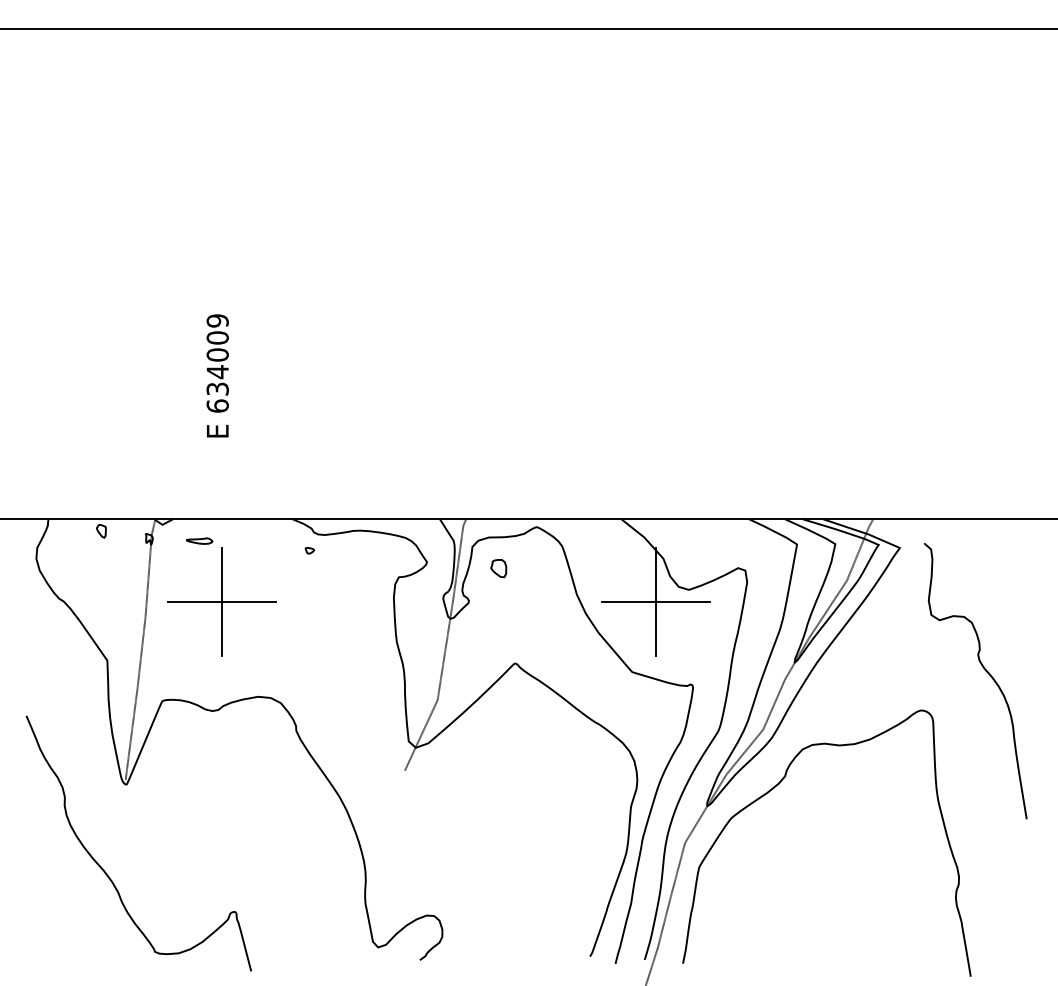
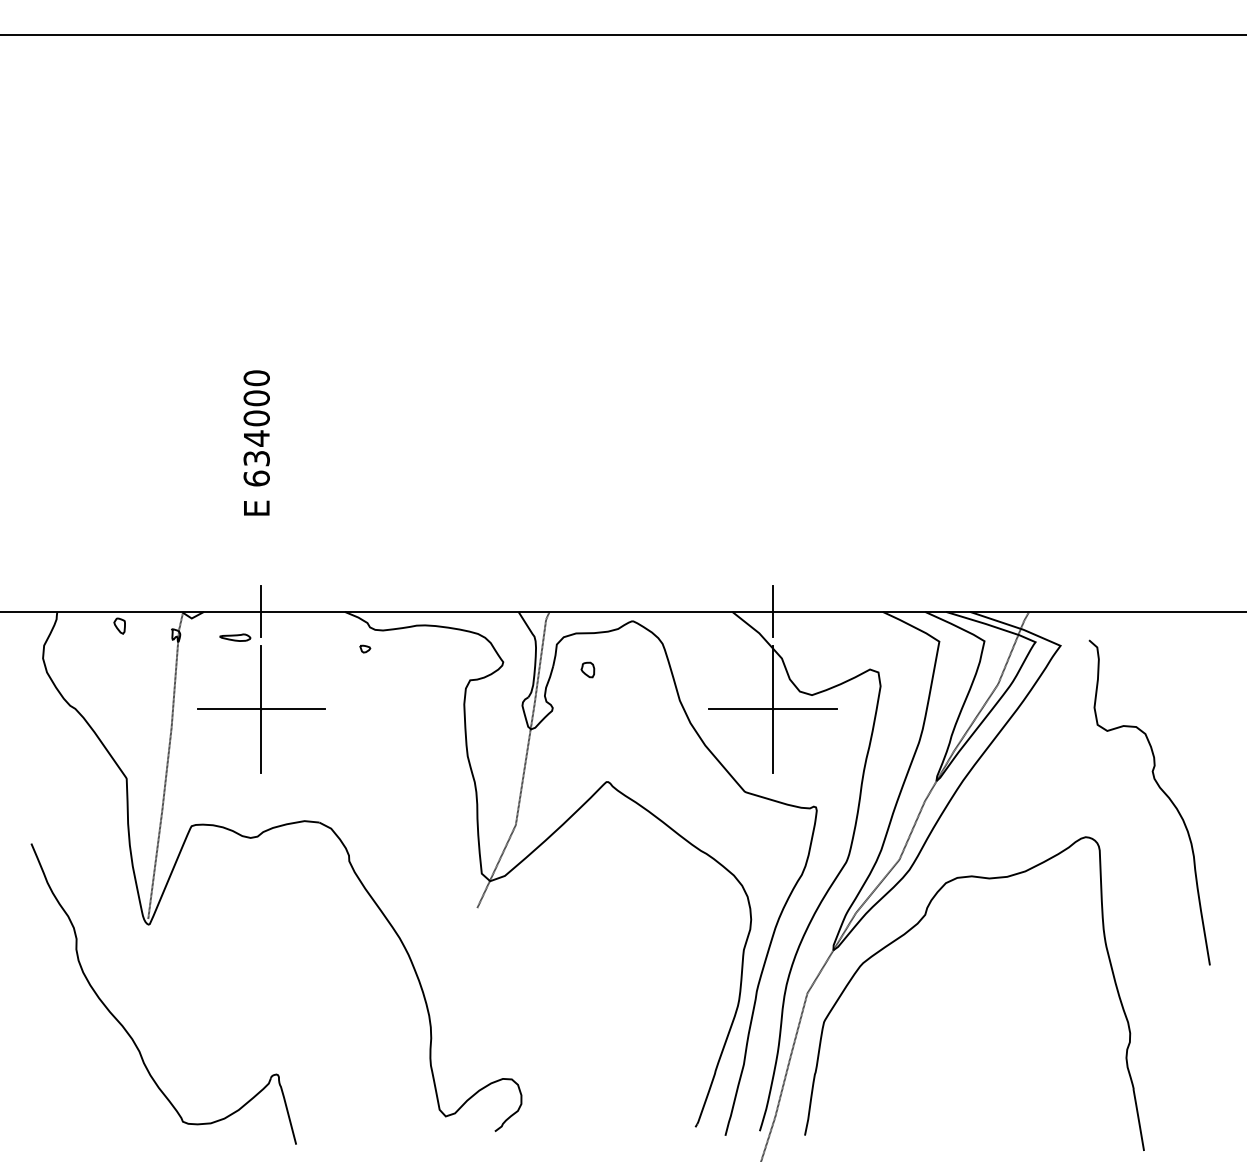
text: (217, 321) -> (256, 378), 634009 -> 634000
line: (221, 518) -> (261, 611), added
line: (656, 518) -> (773, 611), added
part: (498, 568) -> (587, 669), size x0.71

